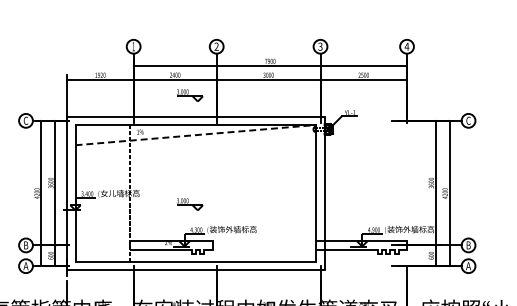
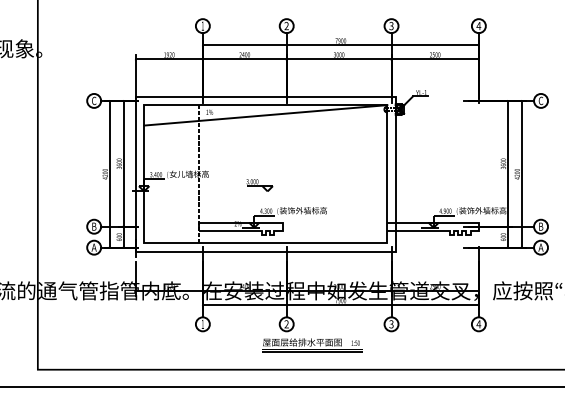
part: (189, 95) -> (259, 75), removed
line: (196, 135) -> (266, 115), dashed -> solid

